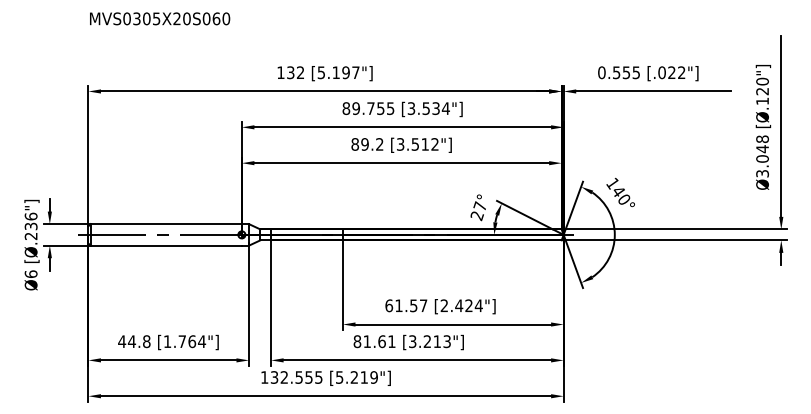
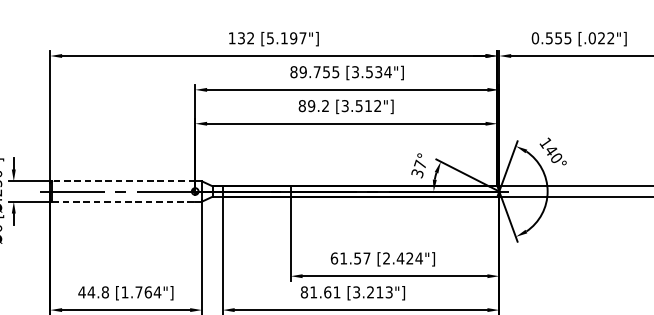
text: (477, 216) -> (417, 174), 27° -> 37°
line: (166, 224) -> (124, 181), solid -> dashed
line: (166, 245) -> (124, 201), solid -> dashed

